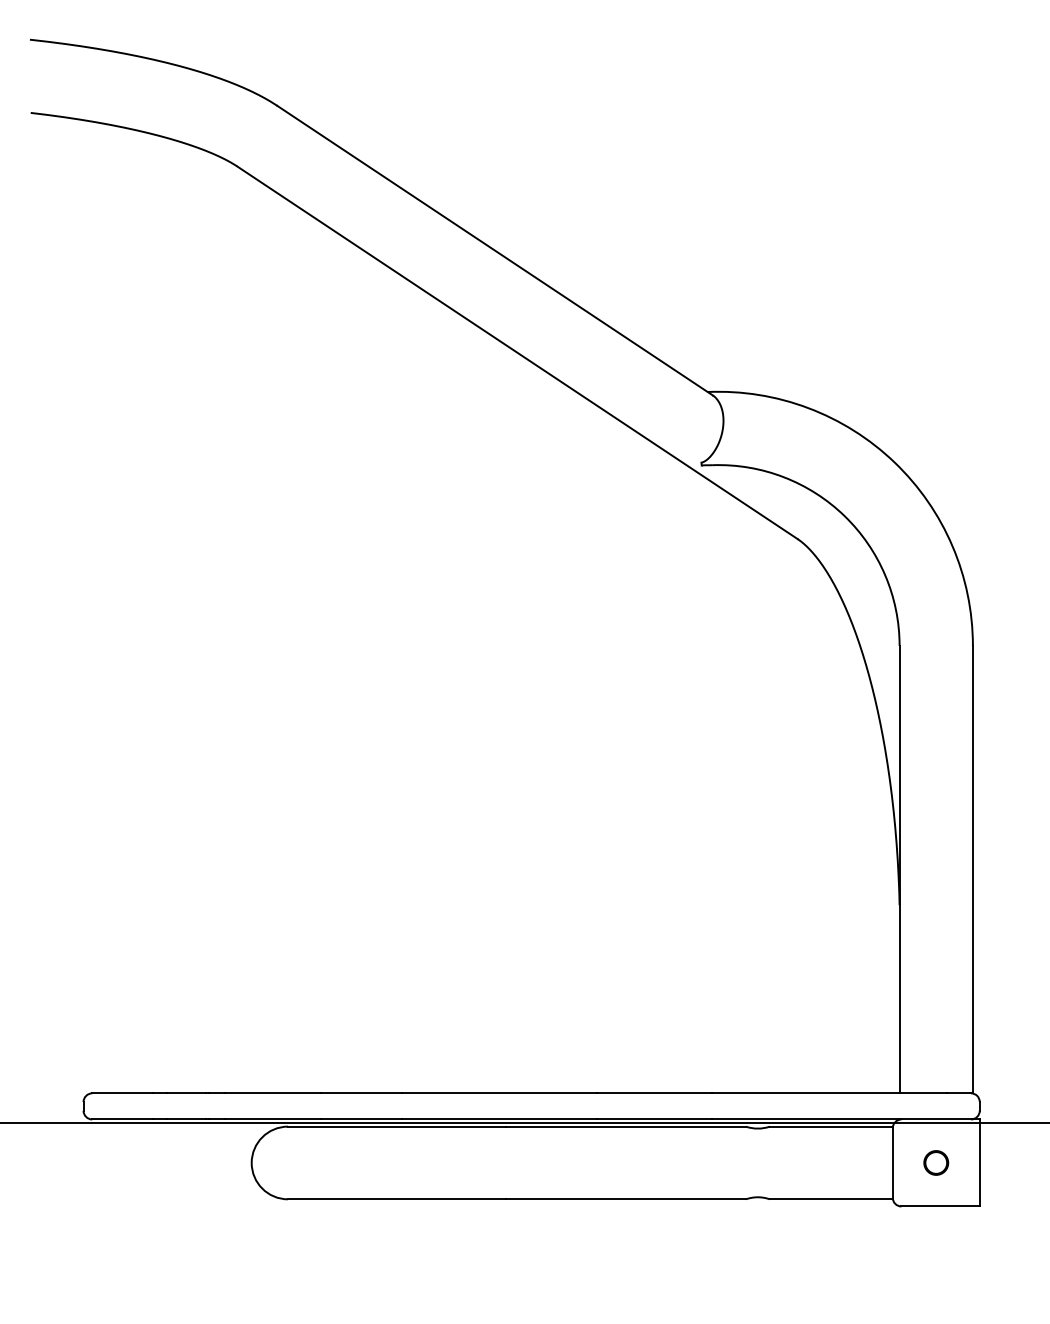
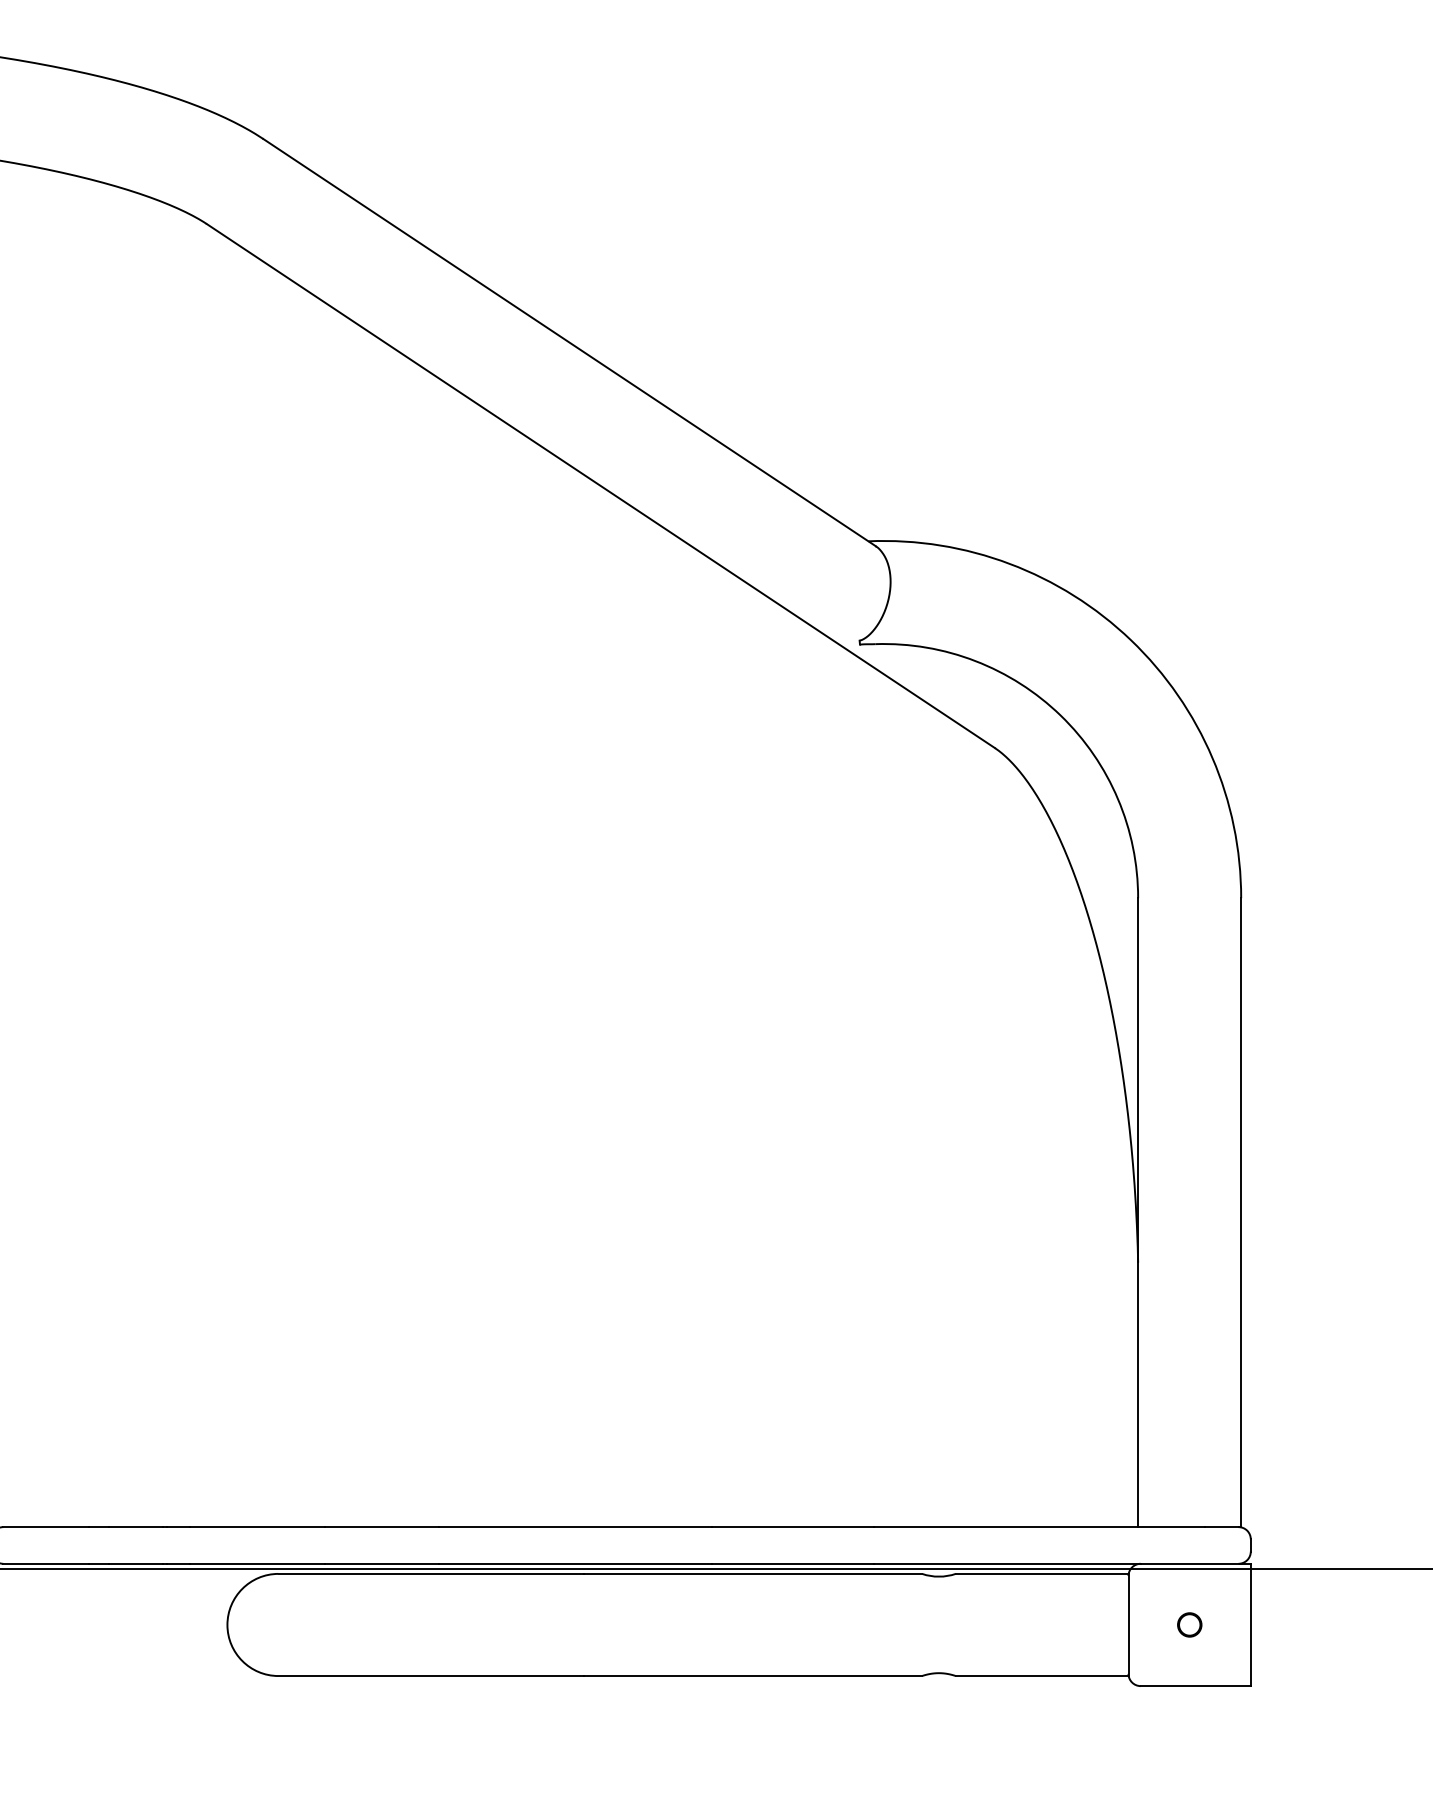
part: (936, 1162) -> (1189, 1624), size x0.7

